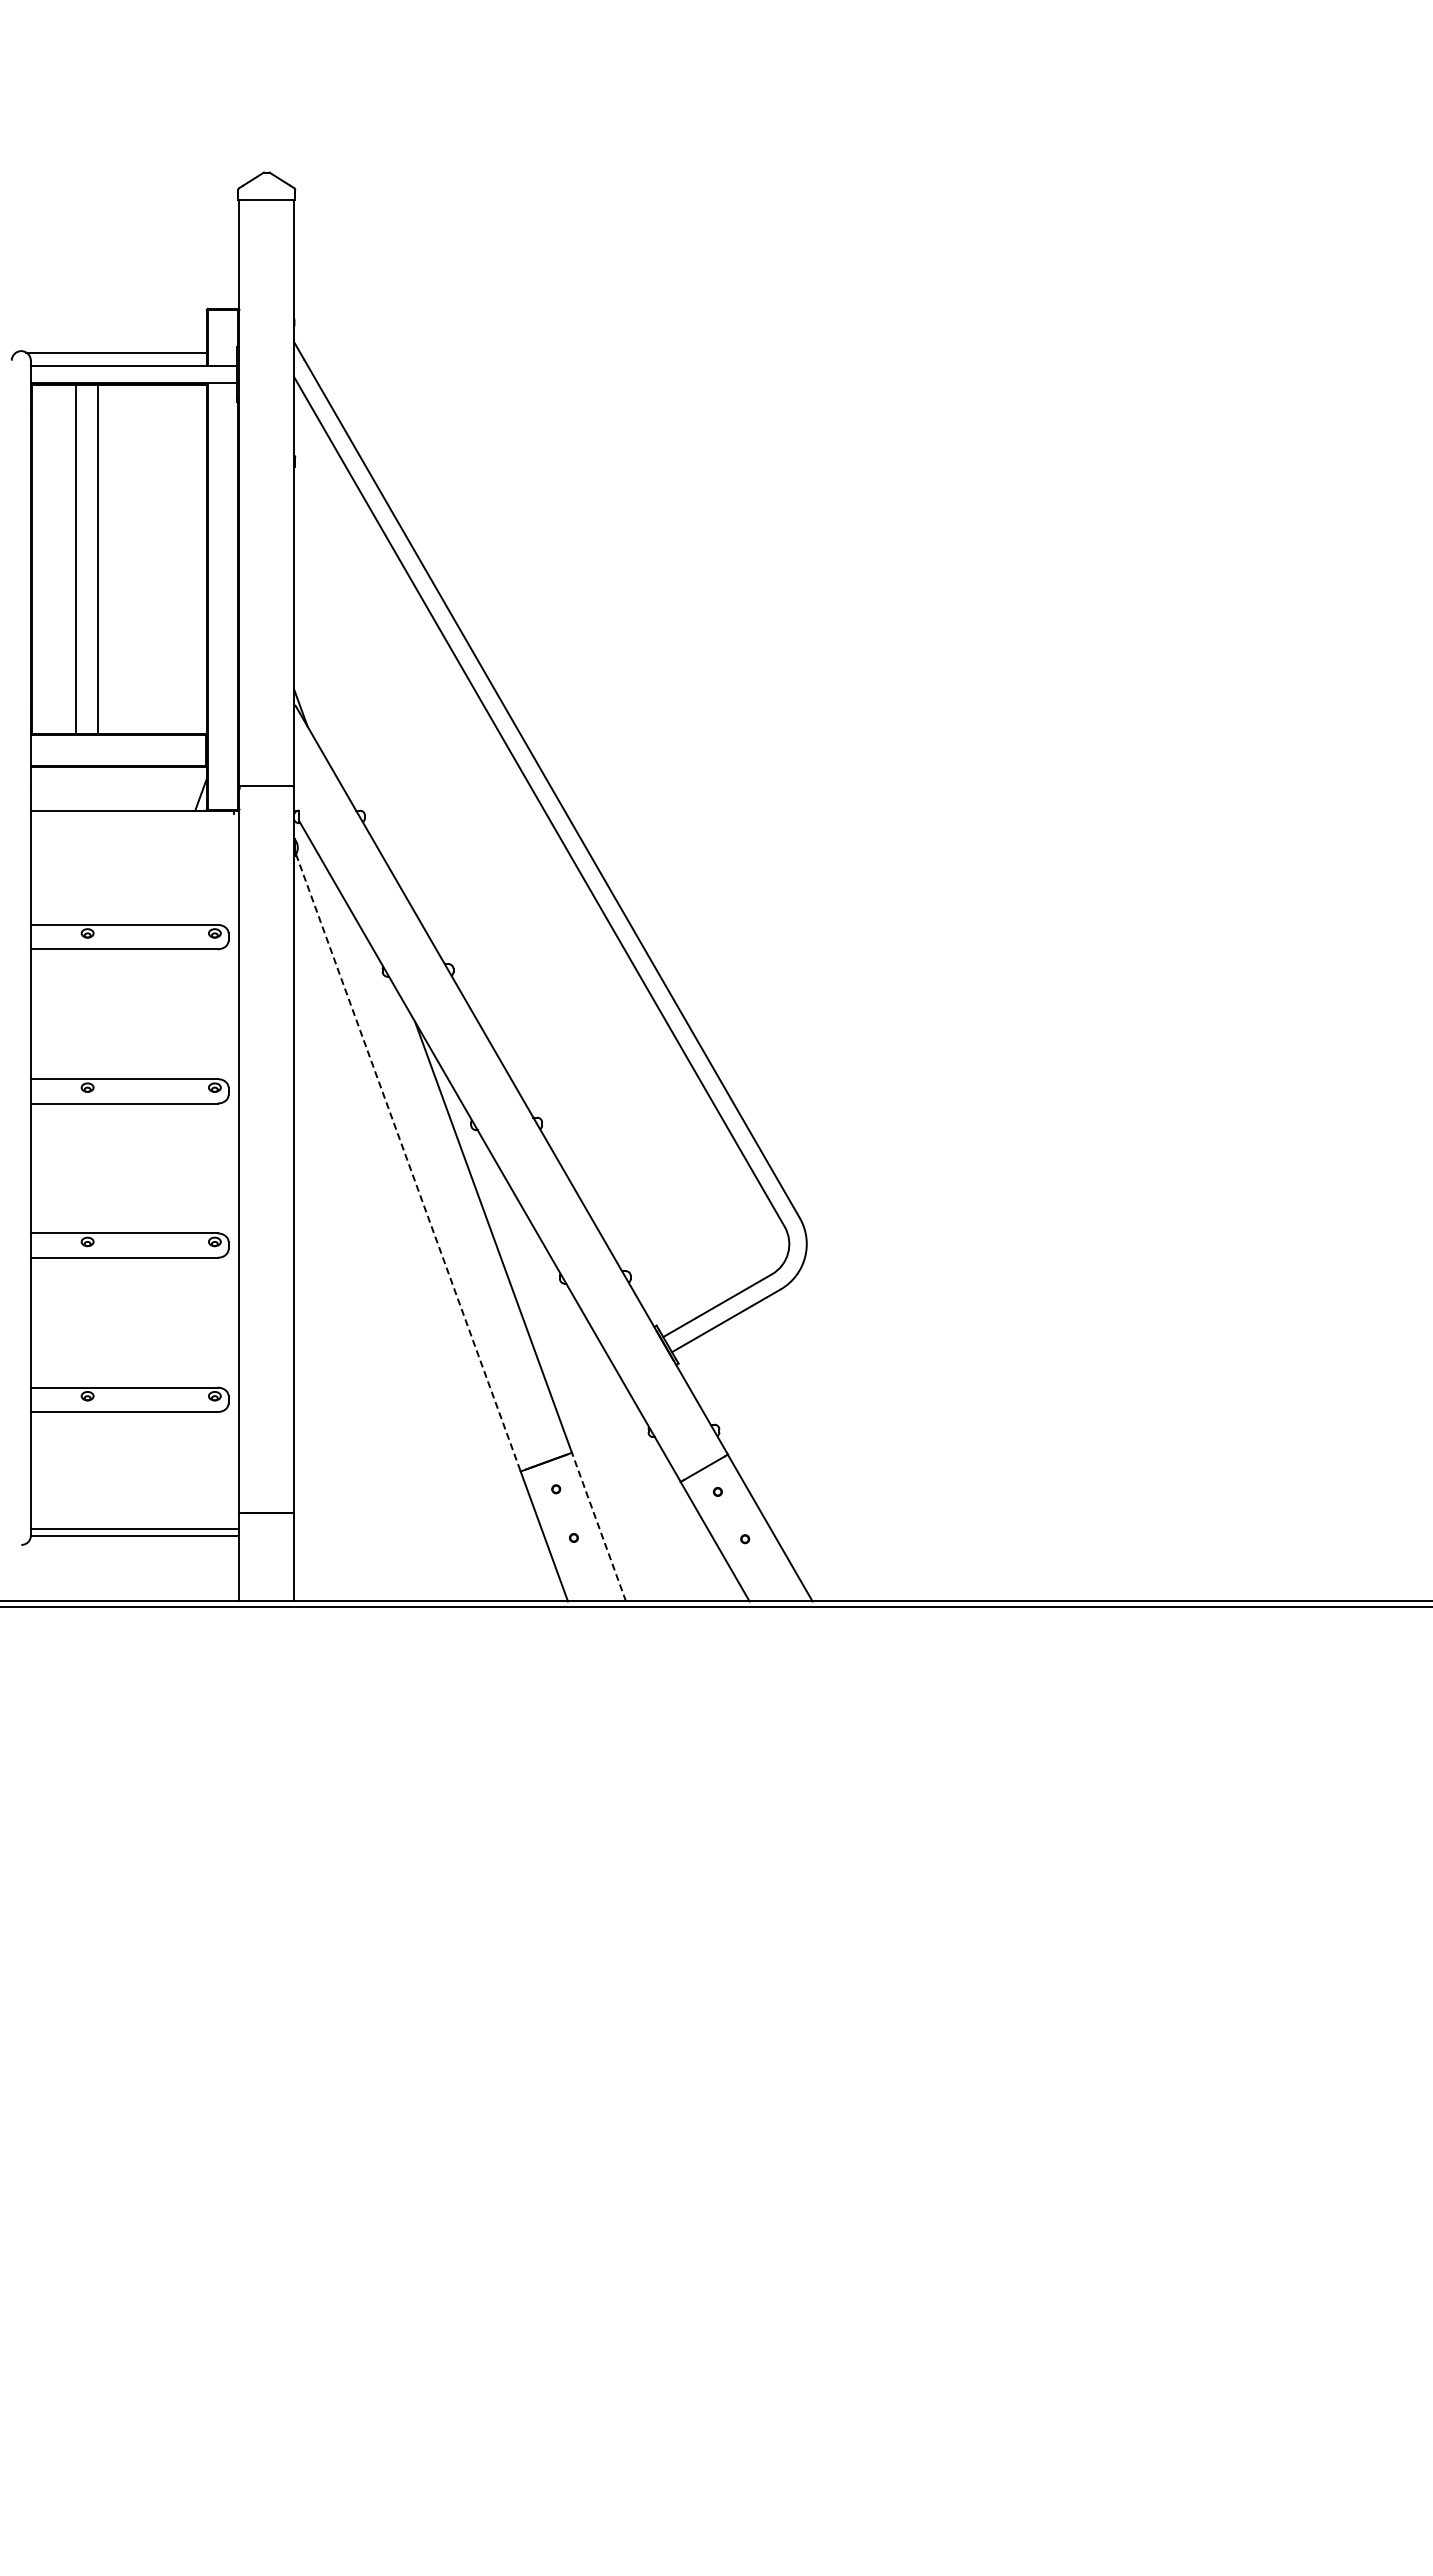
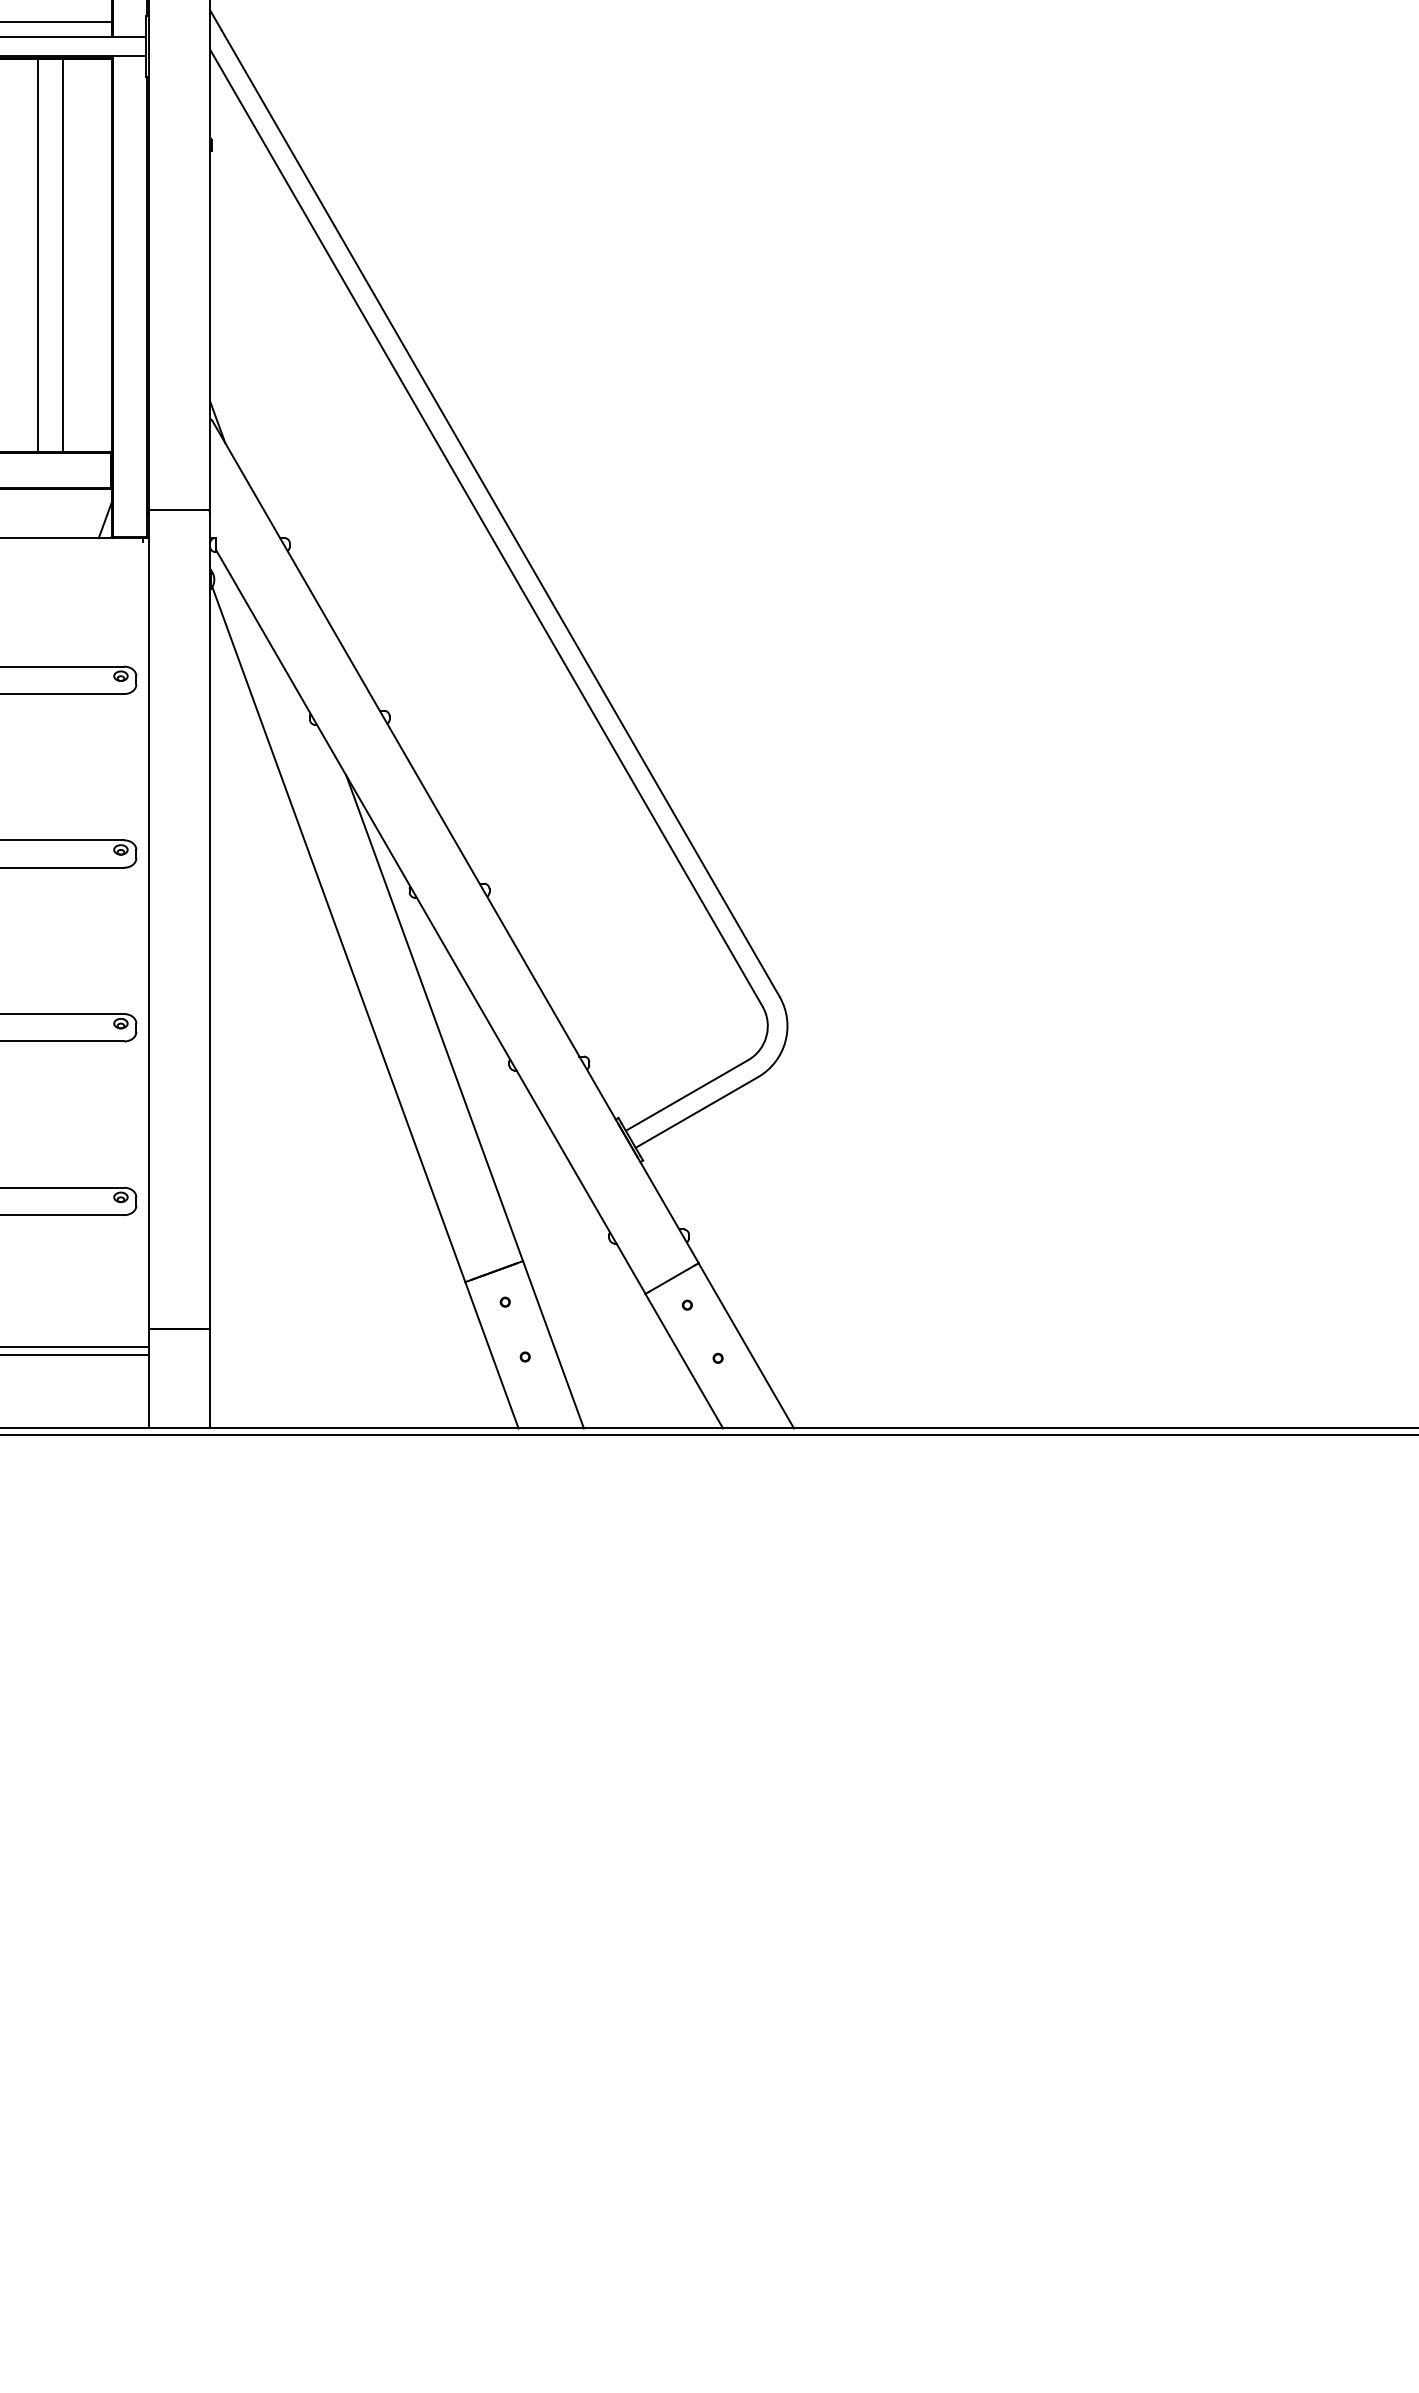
line: (141, 559) -> (38, 255), added
line: (163, 559) -> (63, 255), added
line: (408, 1163) -> (338, 935), dashed -> solid
line: (598, 1526) -> (552, 1344), dashed -> solid

